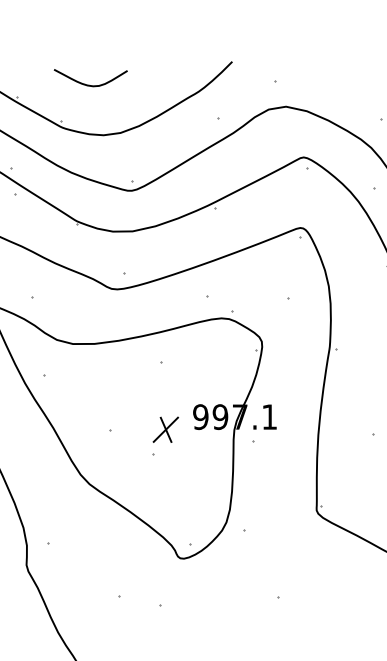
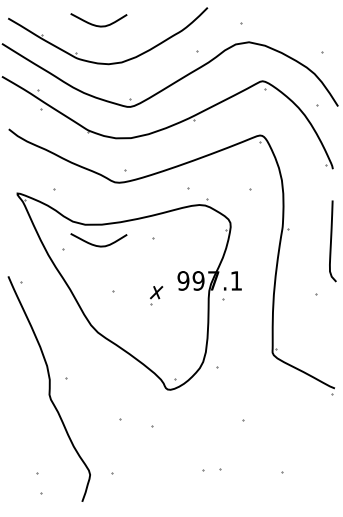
curve: (86, 369) -> (95, 244), added
part: (165, 436) -> (156, 295), size x0.6

